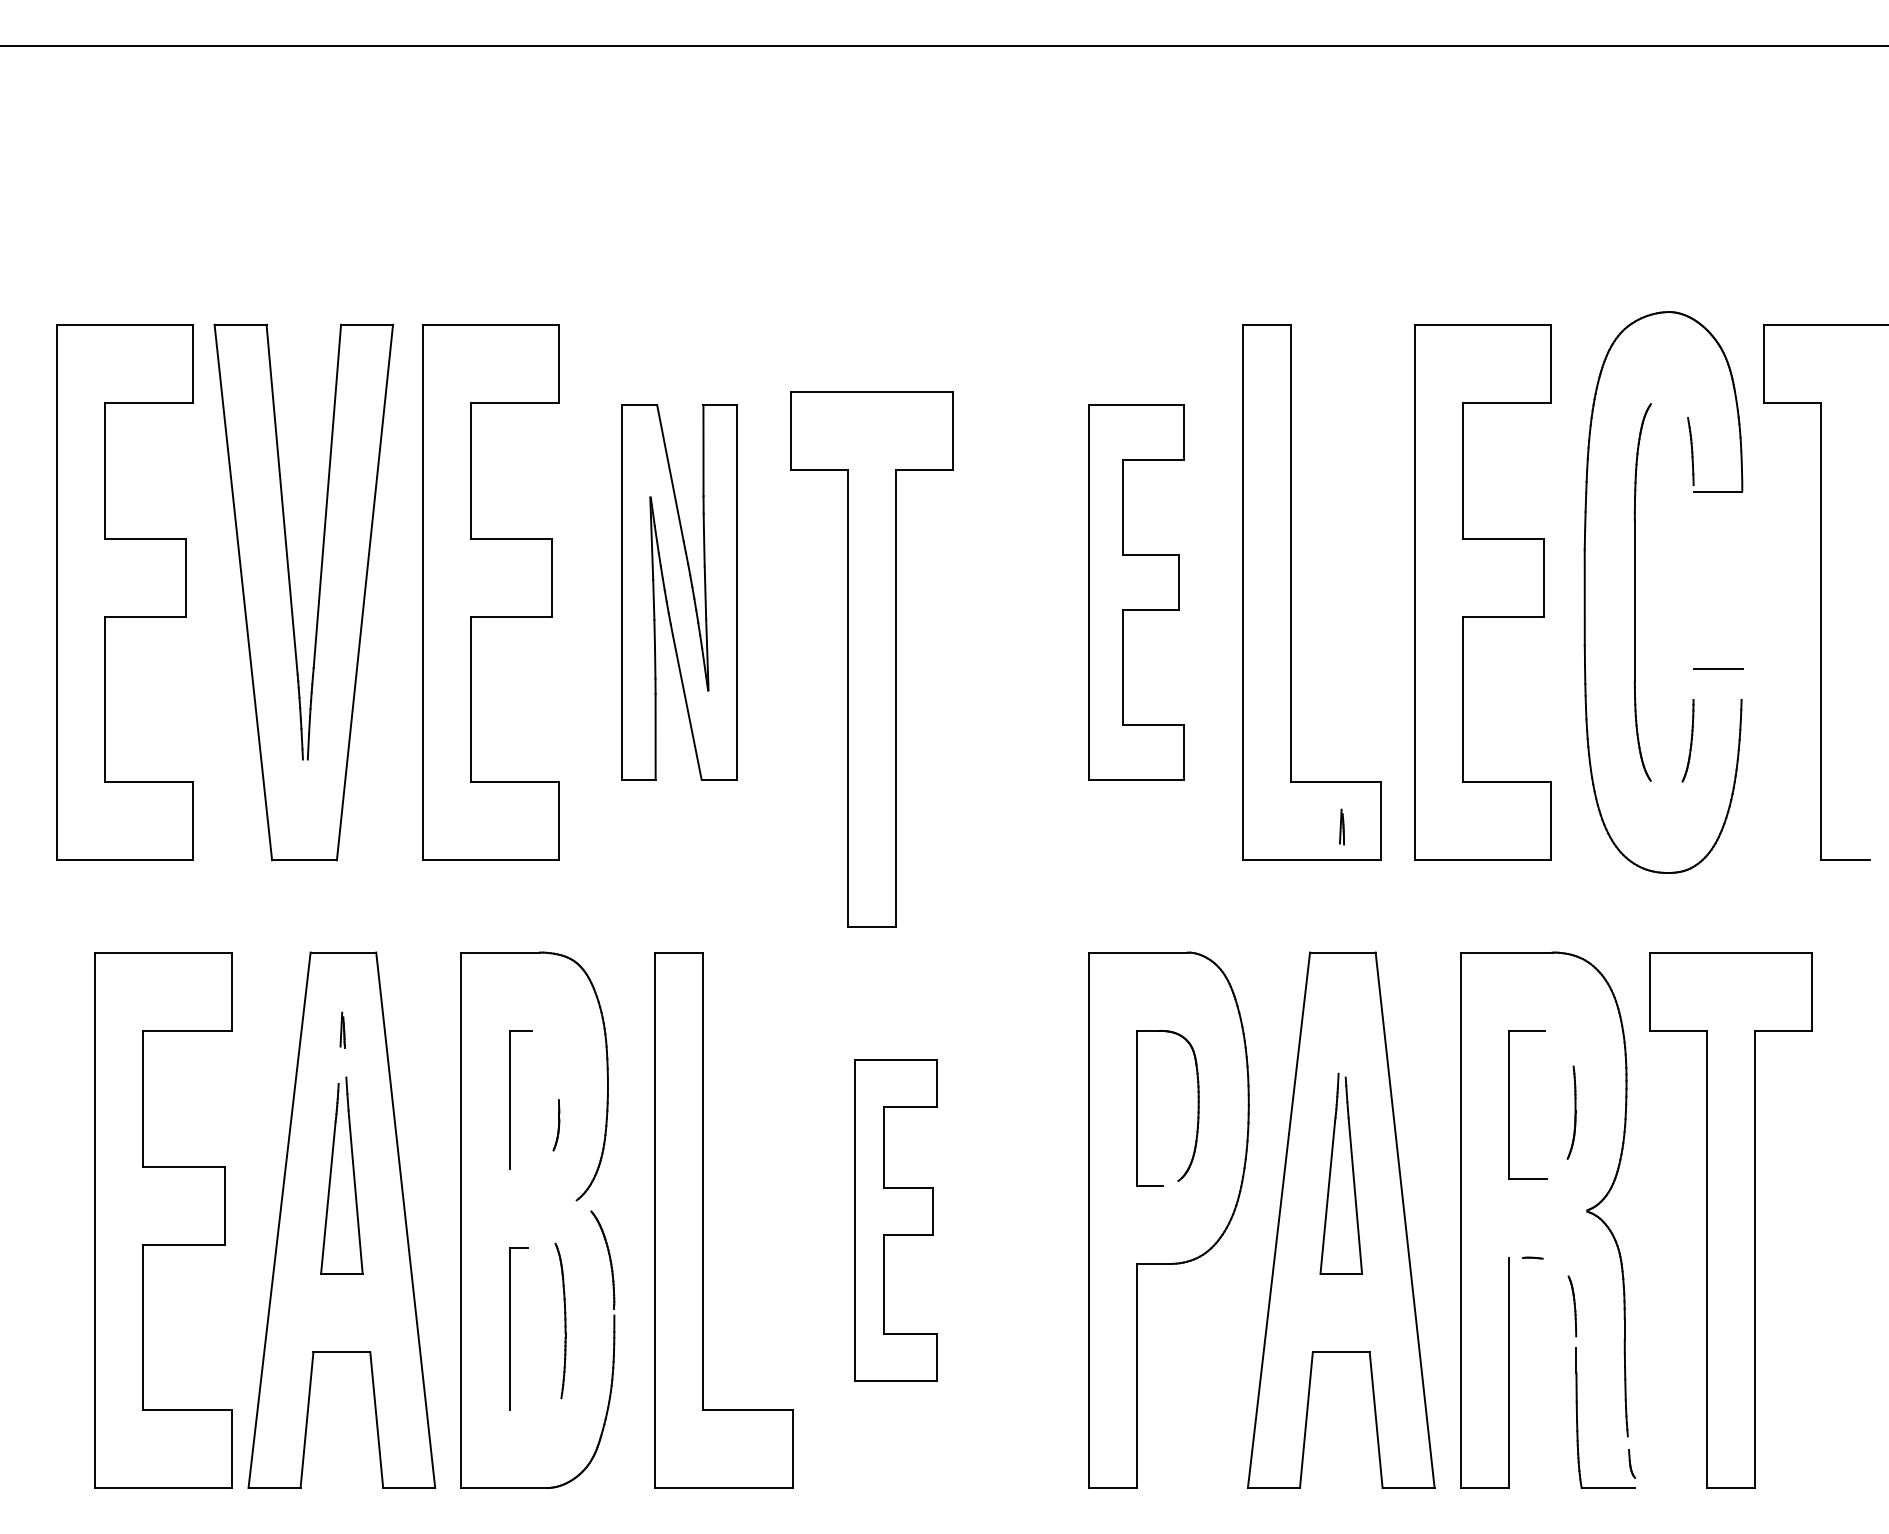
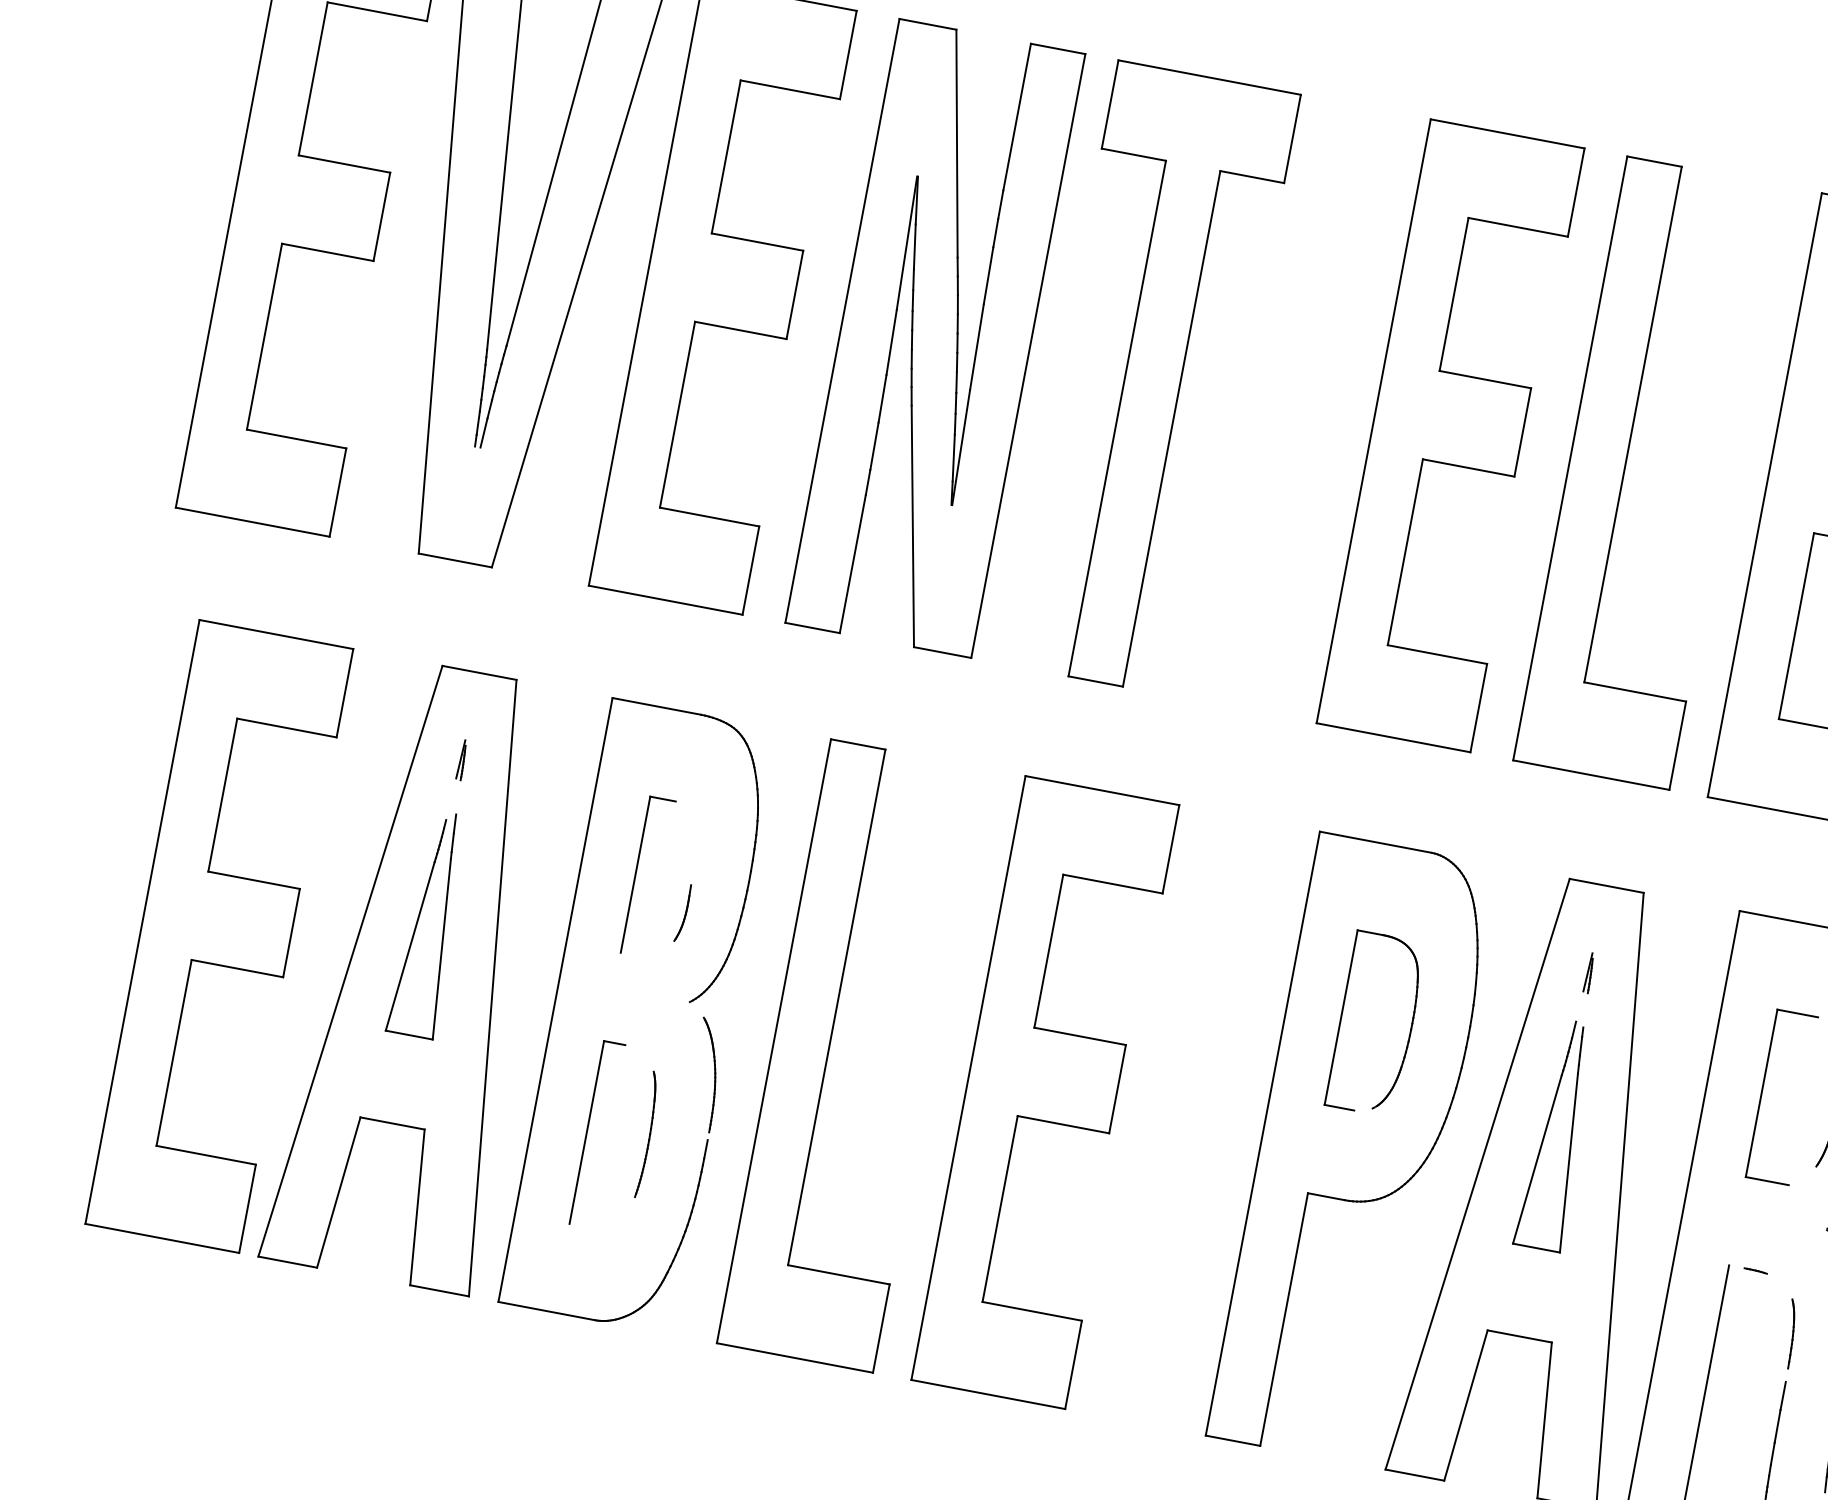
part: (679, 592) -> (935, 338), size x1.43
part: (1136, 592) -> (1450, 435), size x1.43
part: (871, 659) -> (1151, 379), moved
part: (1341, 826) -> (1588, 972), moved
part: (895, 1220) -> (1045, 1092), size x1.67
part: (560, 1320) -> (645, 1134), size x0.71

